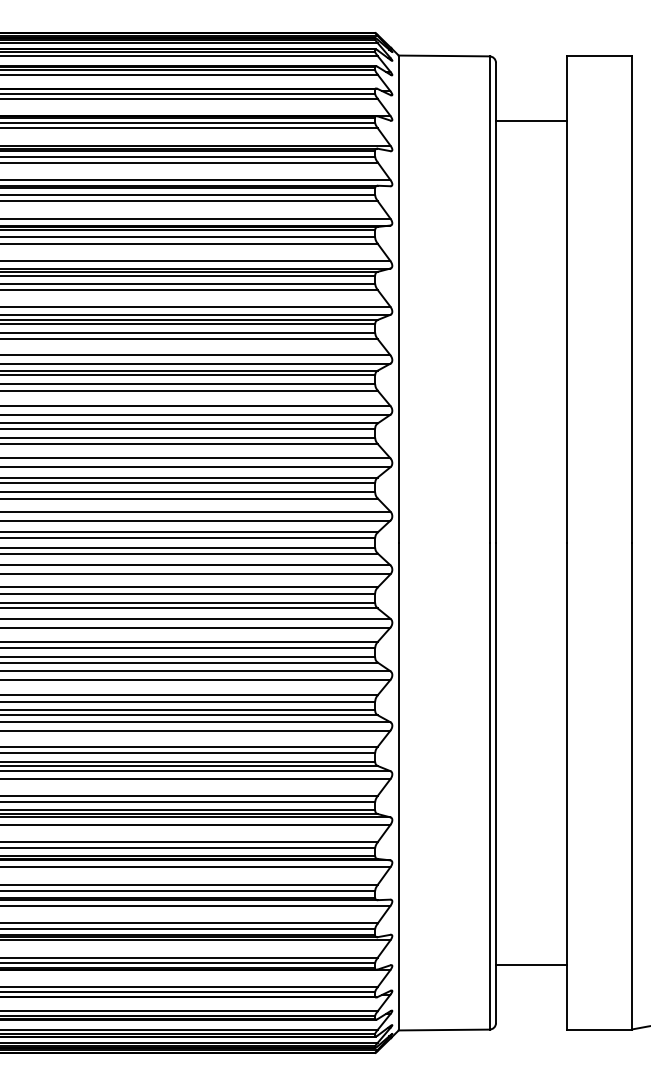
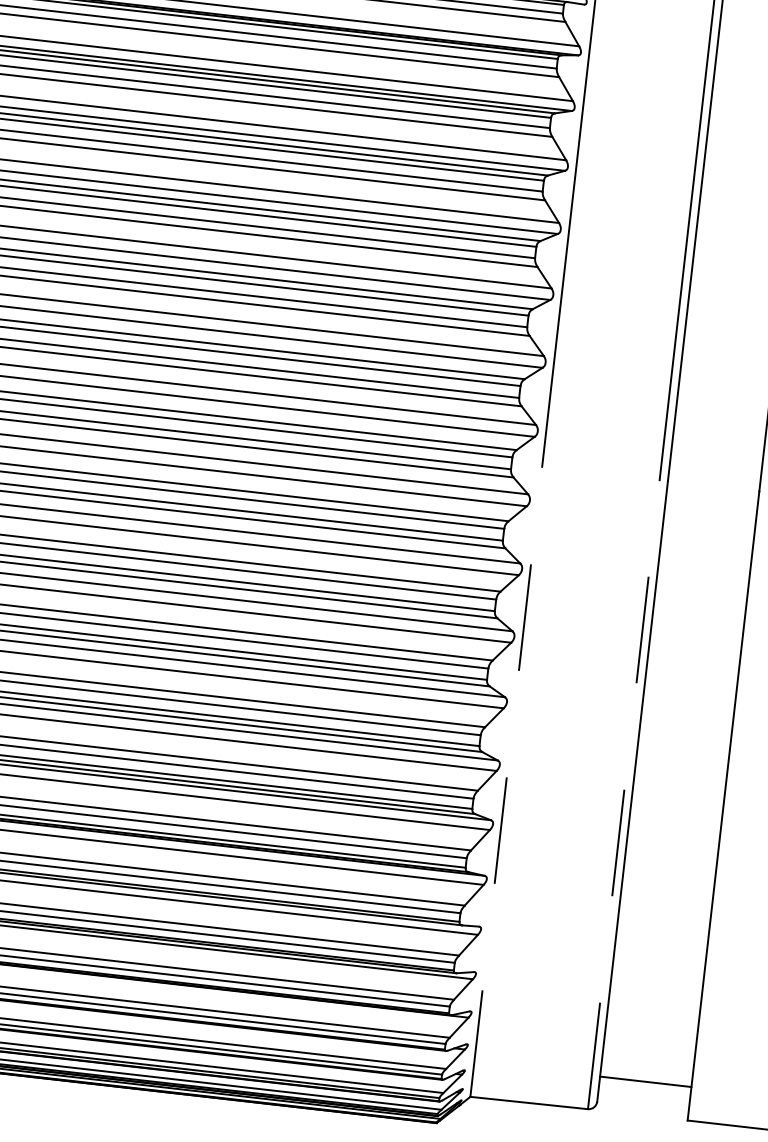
line: (489, 785) -> (623, 793), solid -> dashed
line: (398, 786) -> (506, 781), solid -> dashed
line: (531, 964) -> (645, 1081), moved

